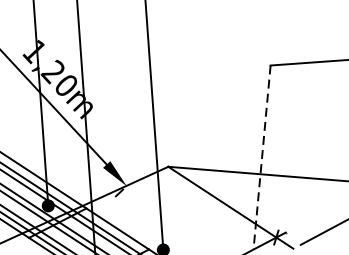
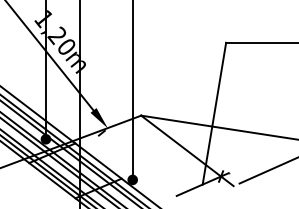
line: (262, 157) -> (214, 113), dashed -> solid

